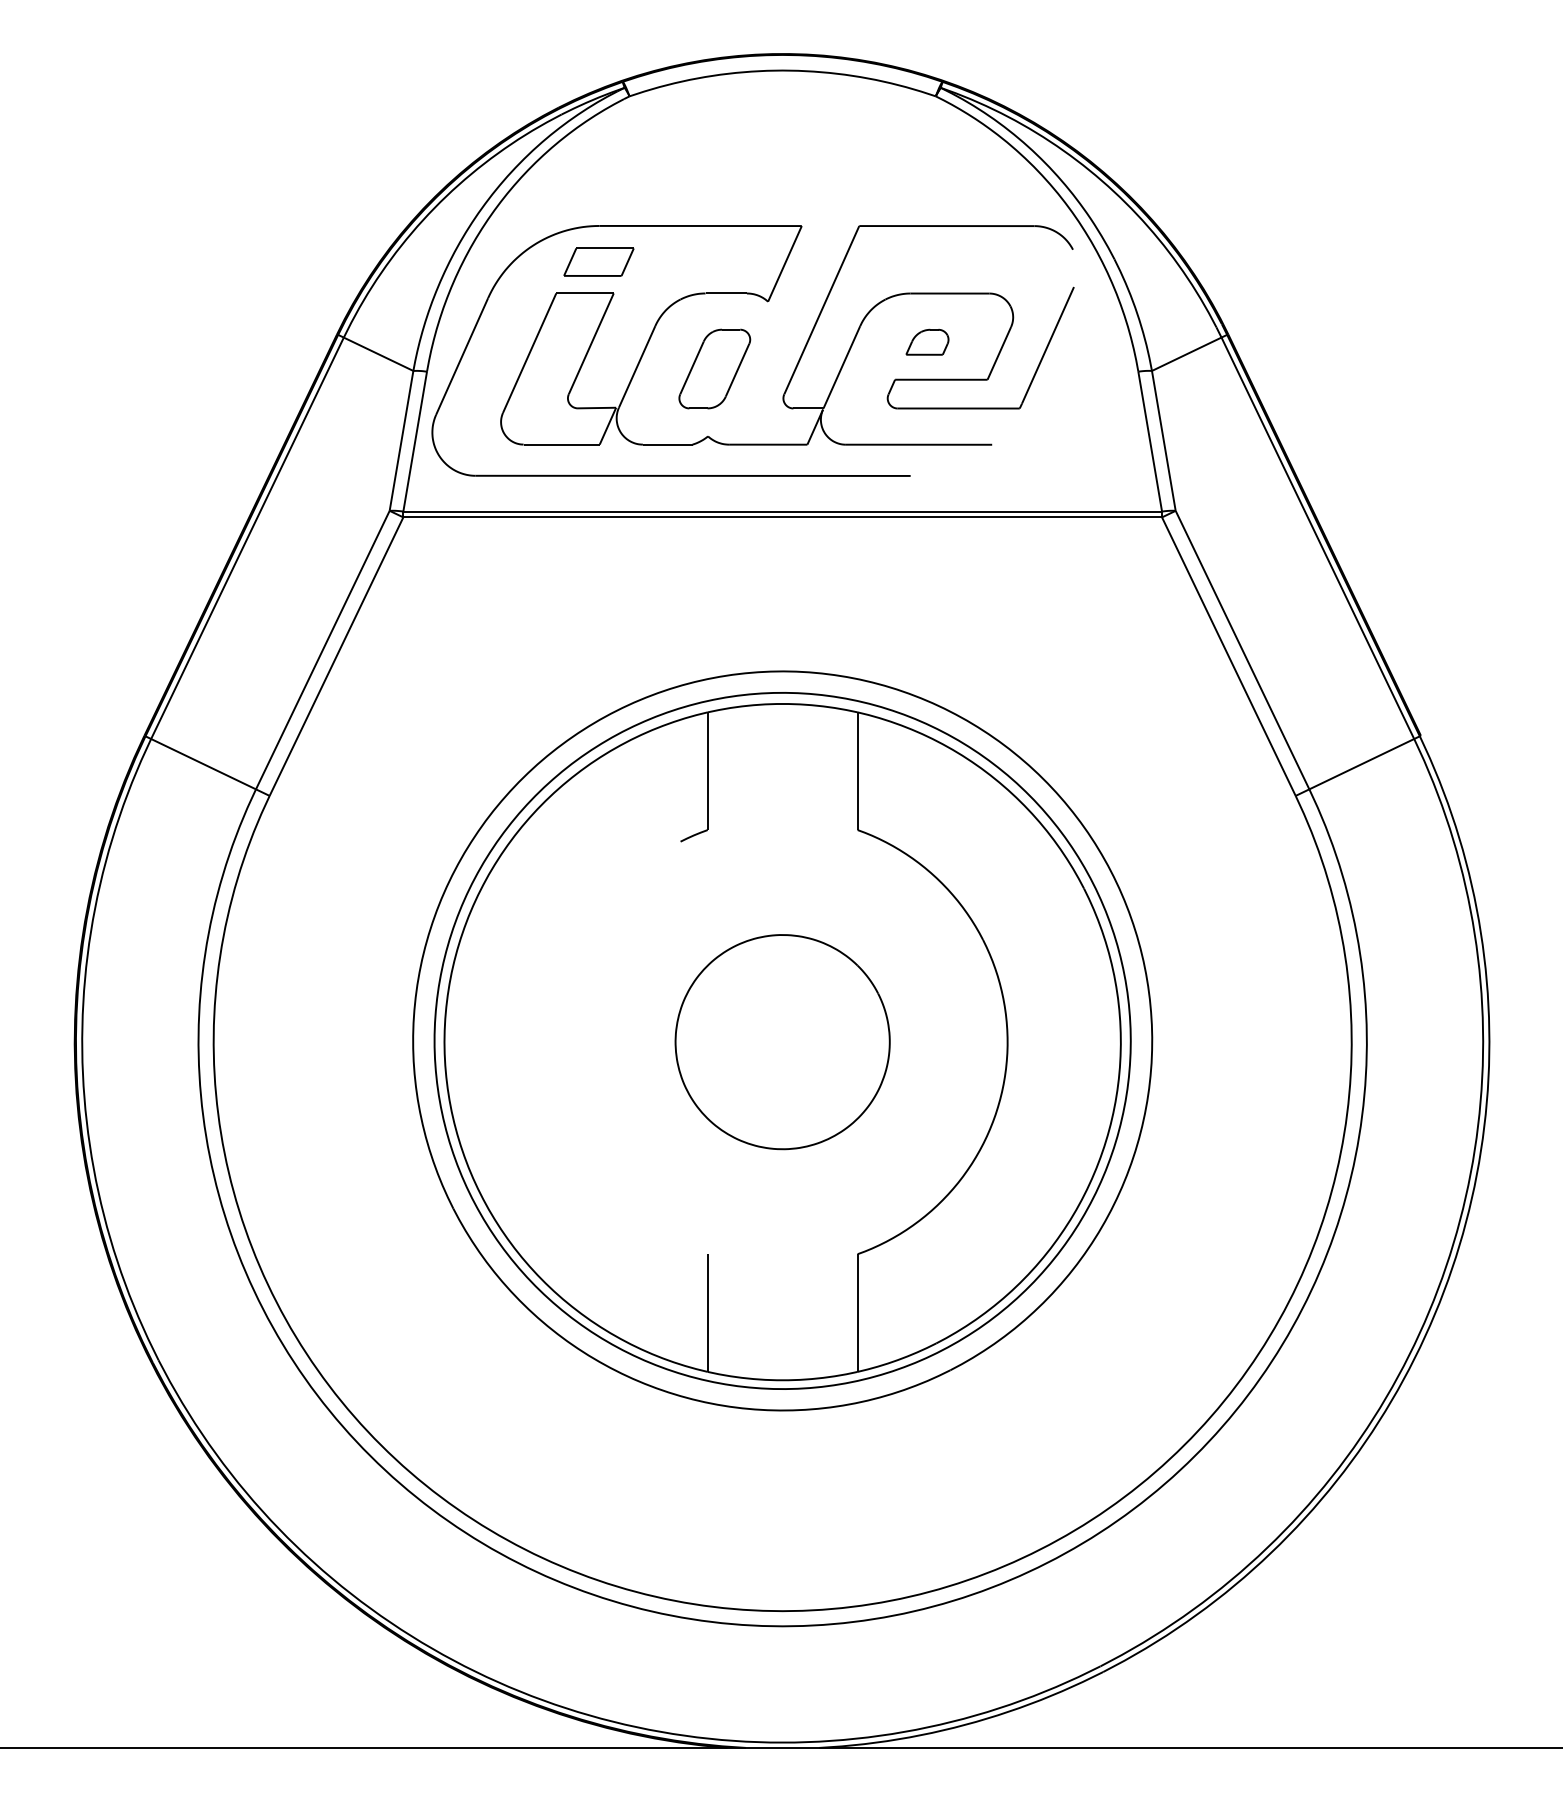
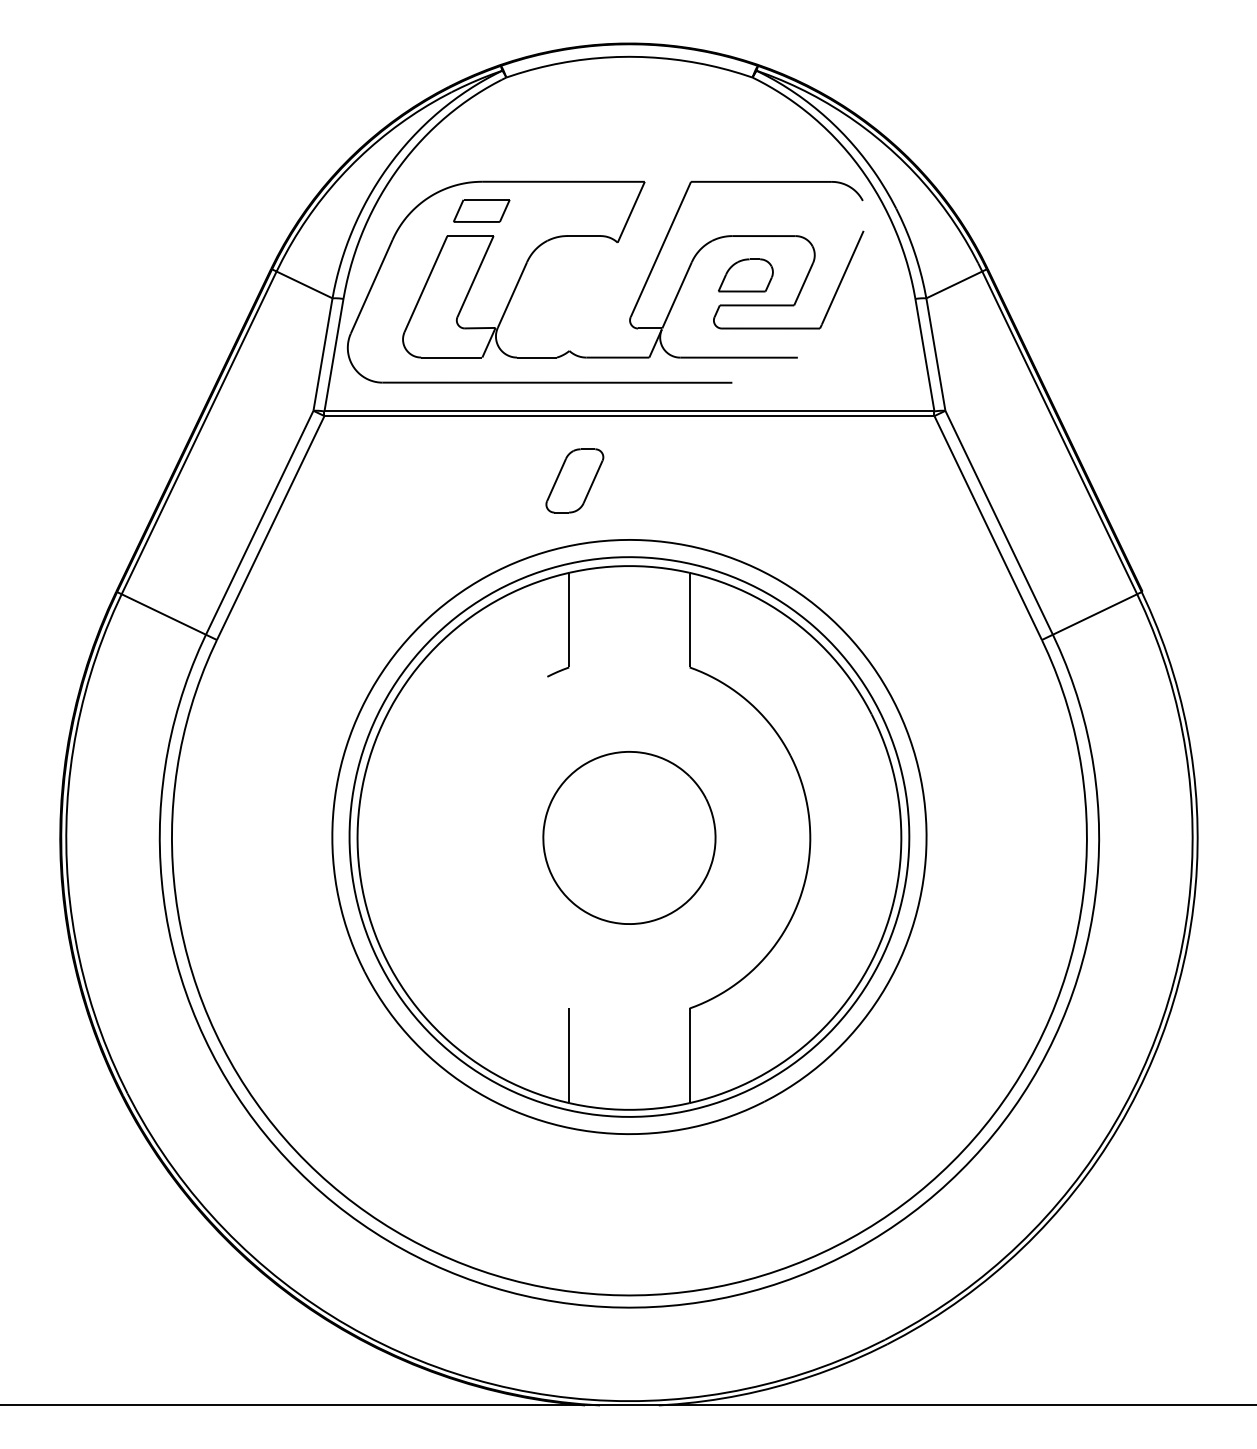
part: (927, 341) -> (745, 274), size x1.6
part: (714, 368) -> (574, 480), moved

